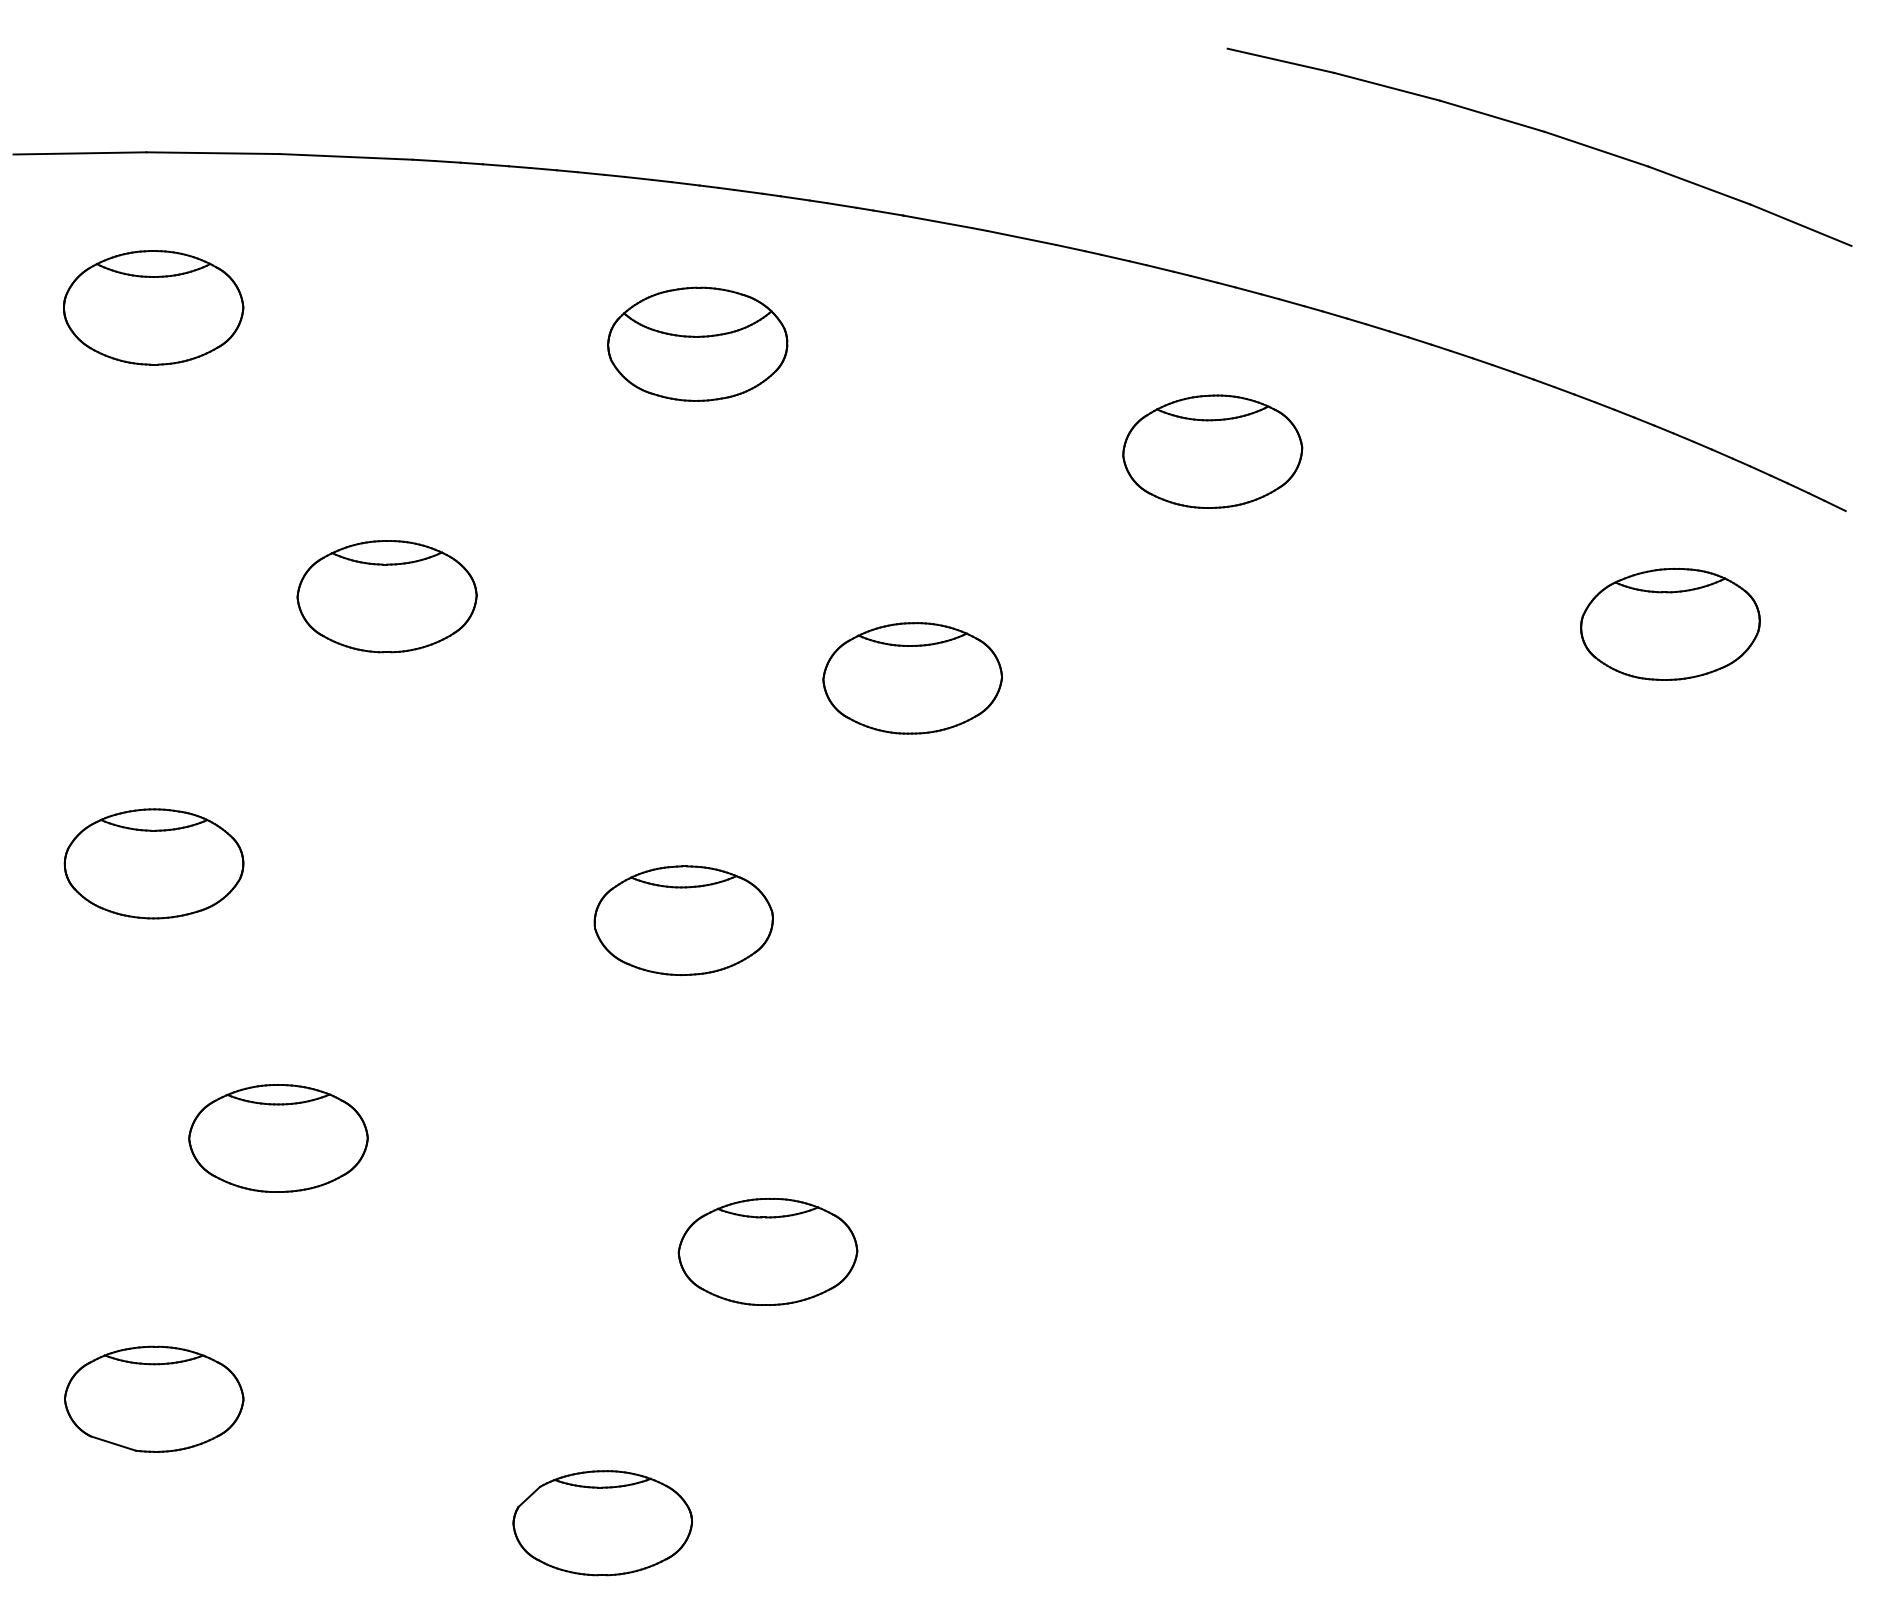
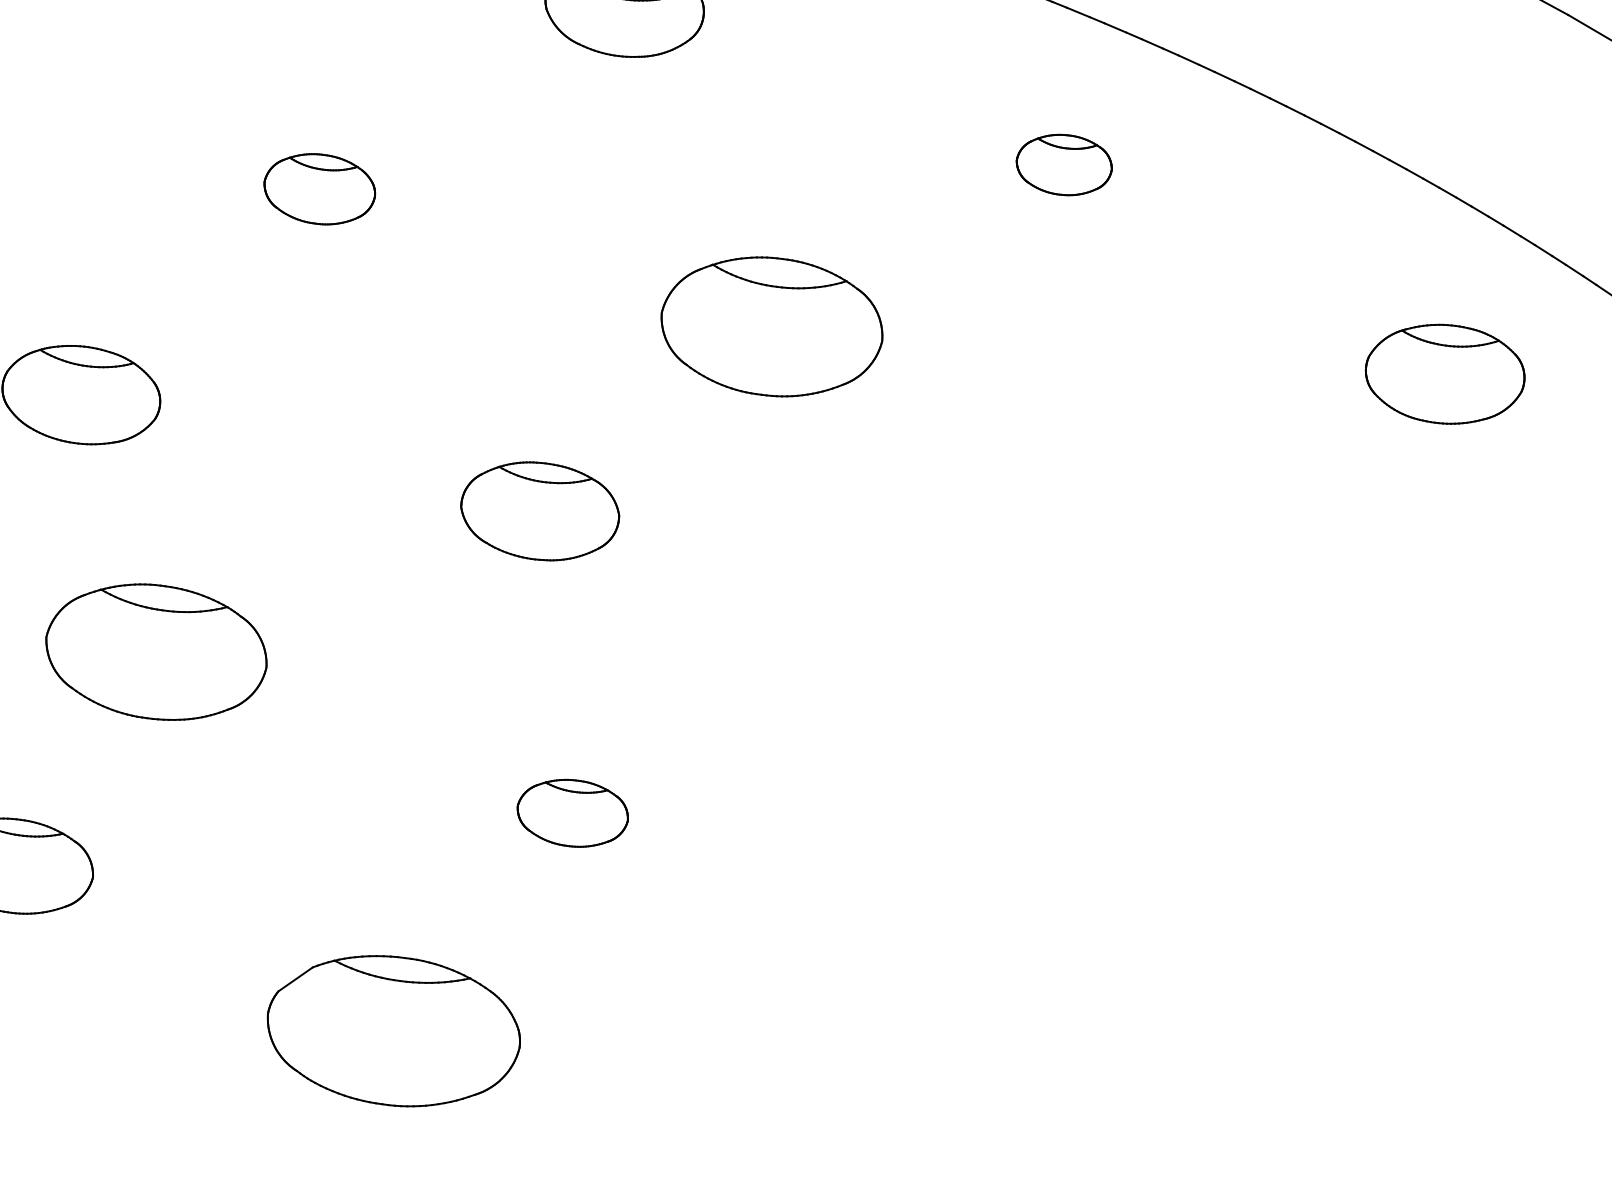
part: (1212, 451) -> (1064, 164), size x0.6
part: (386, 596) -> (319, 189), size x0.7
part: (912, 678) -> (771, 326), size x1.4
part: (278, 1138) -> (156, 652), size x1.4
part: (767, 1251) -> (572, 812), size x0.7
part: (602, 1523) -> (393, 1031), size x1.6

